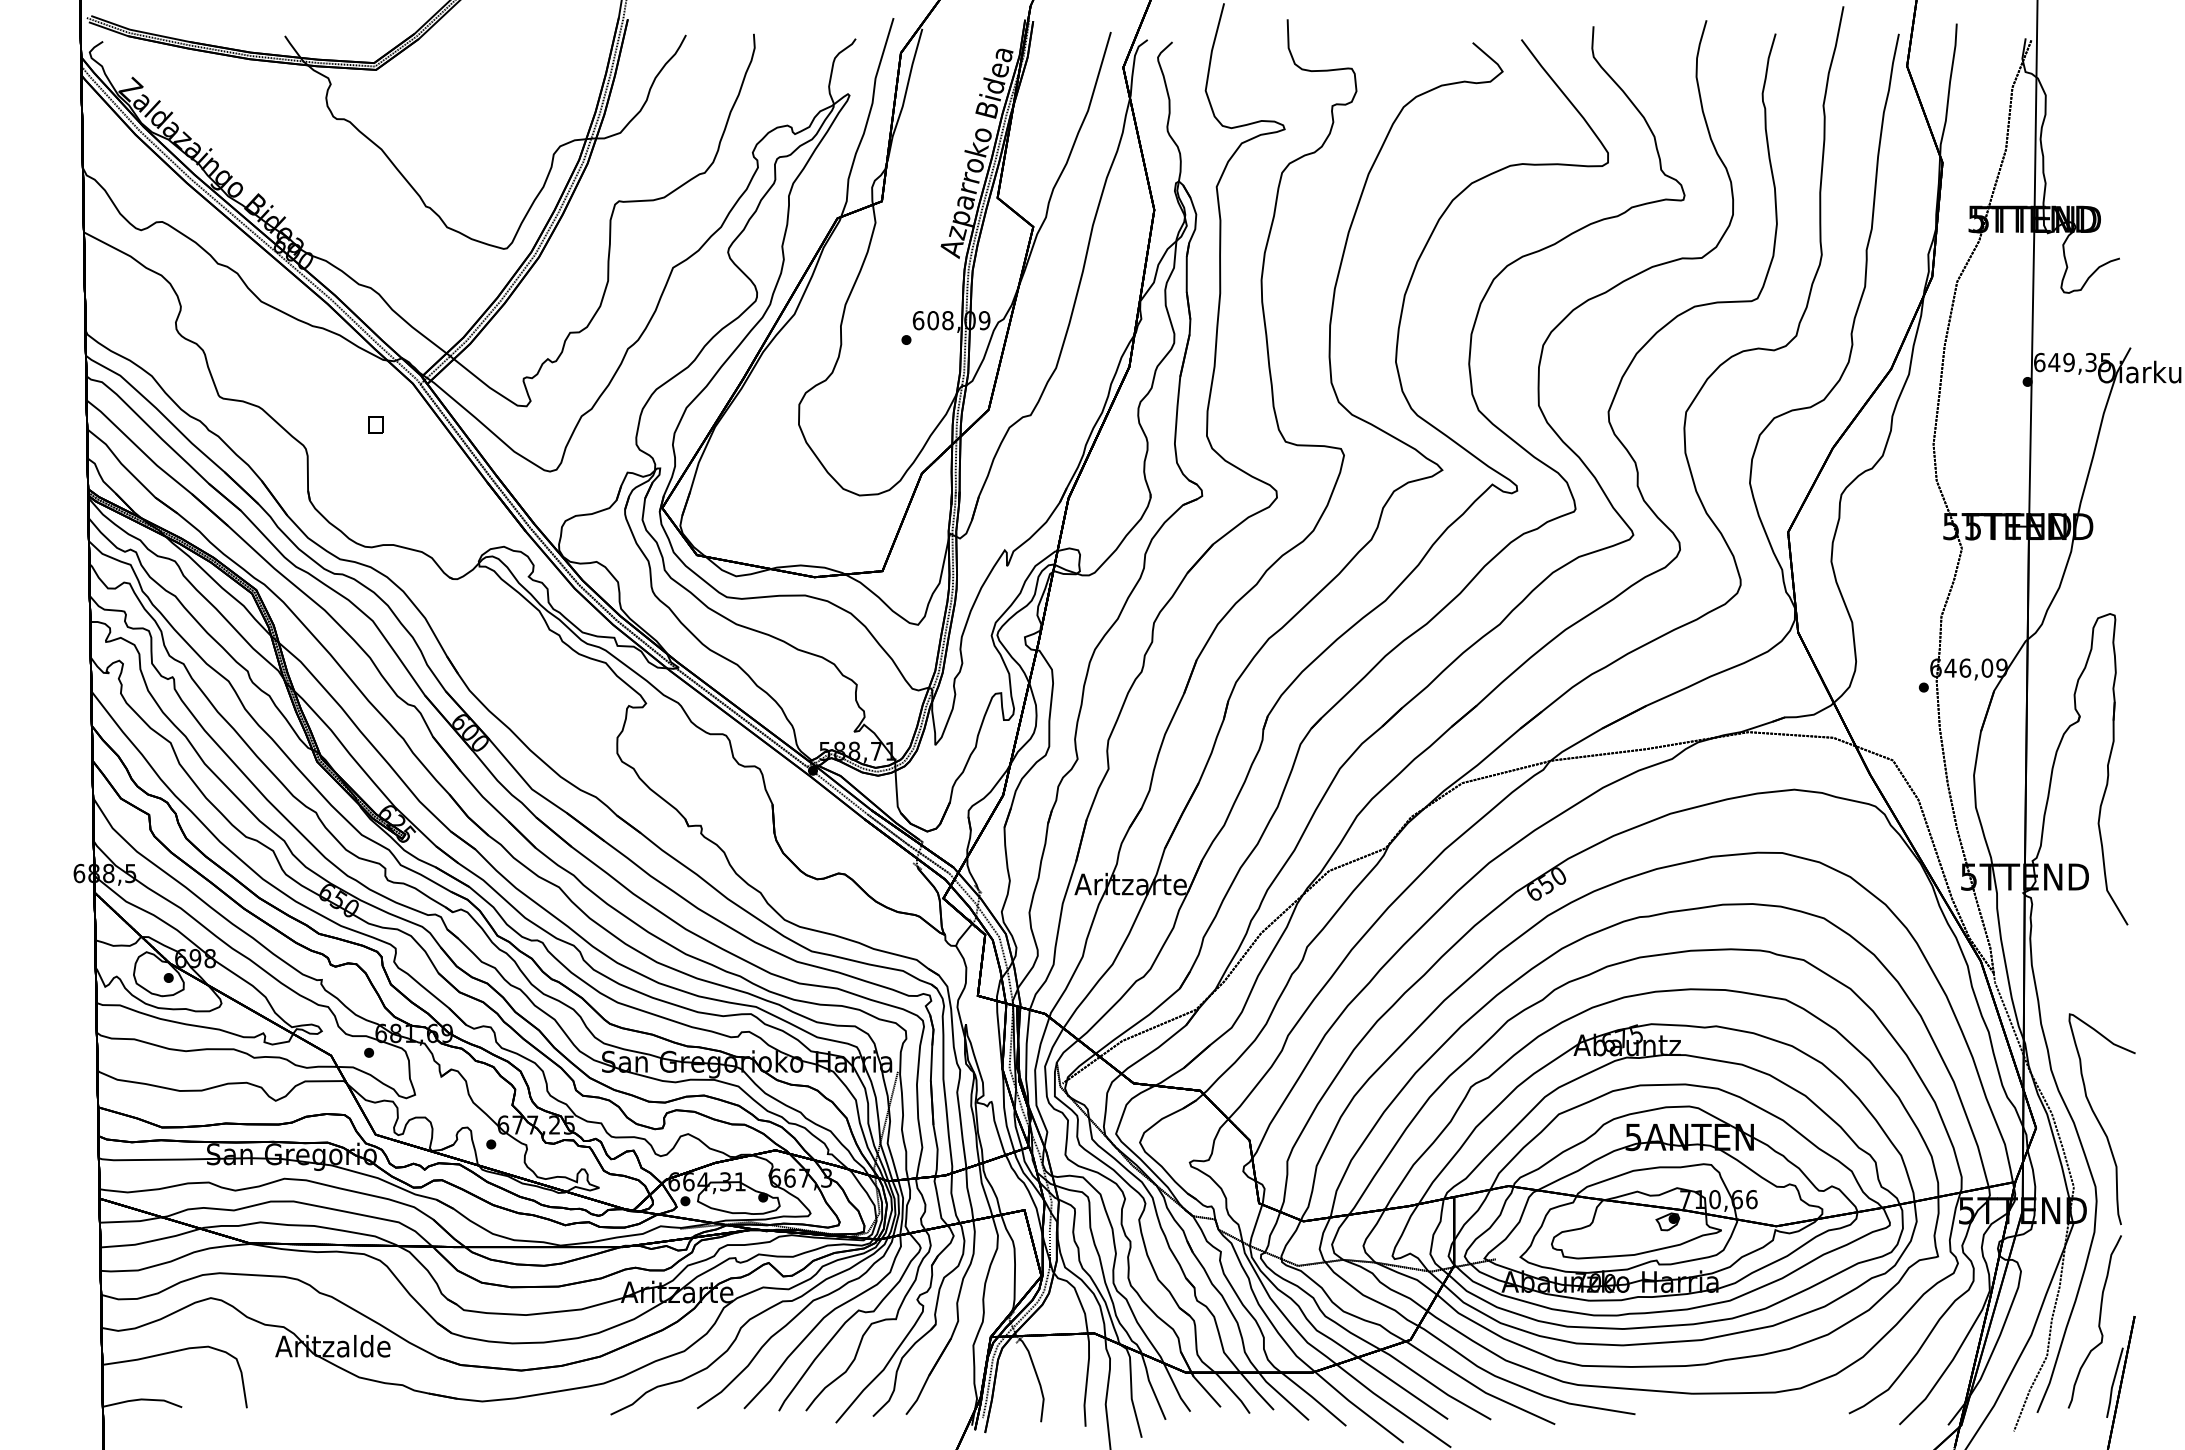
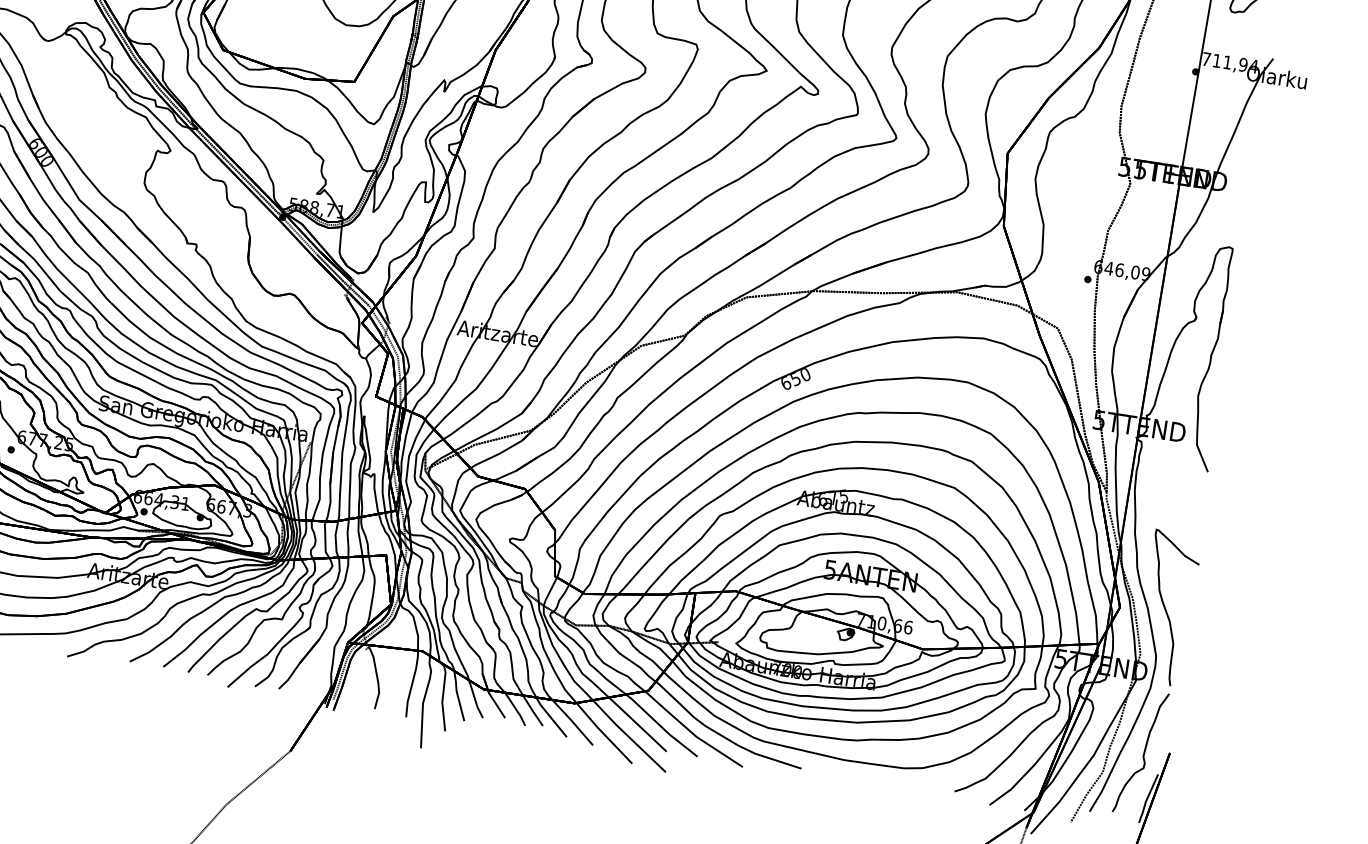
text: (2072, 362) -> (1230, 62), 649,35 -> 711,94

